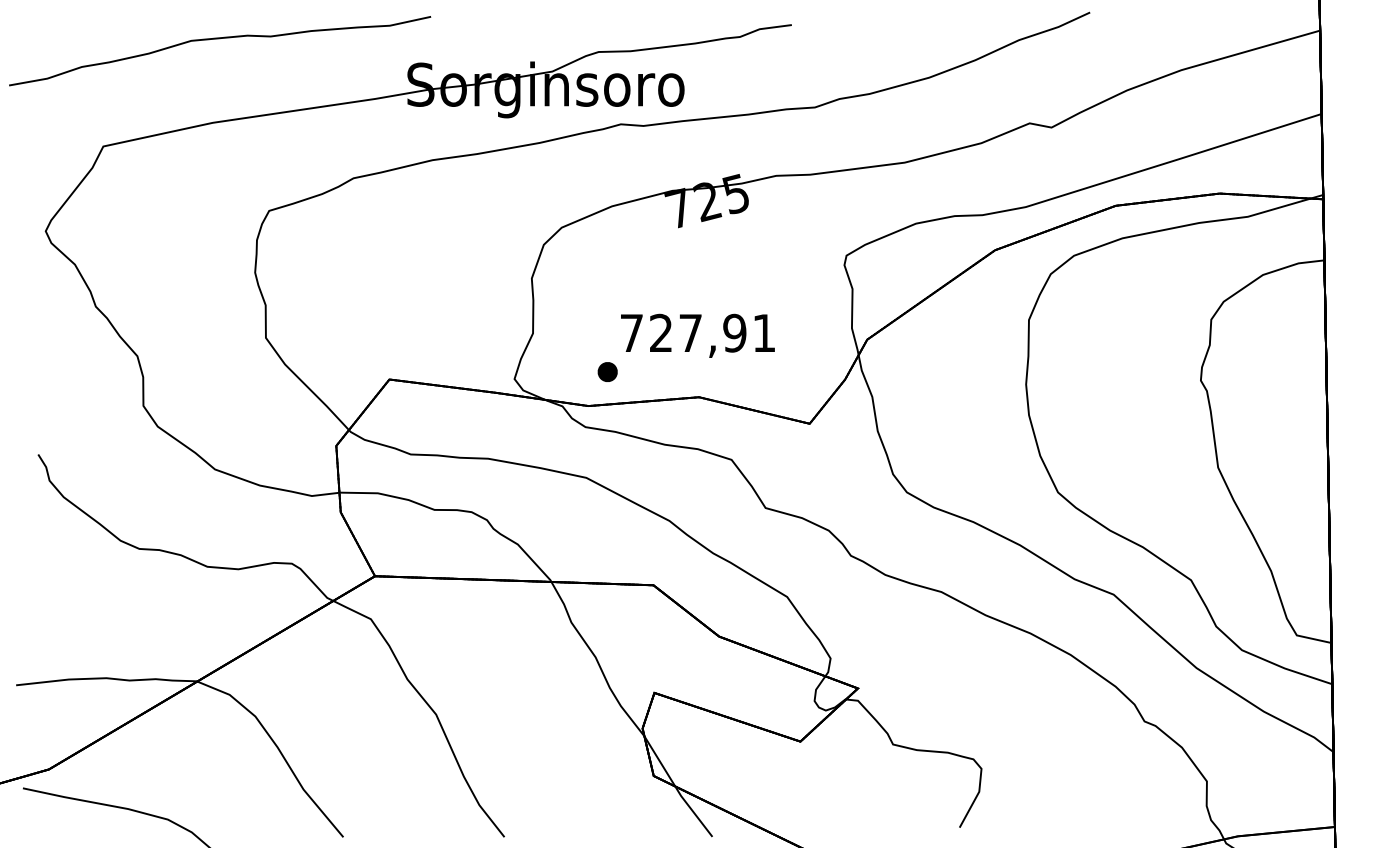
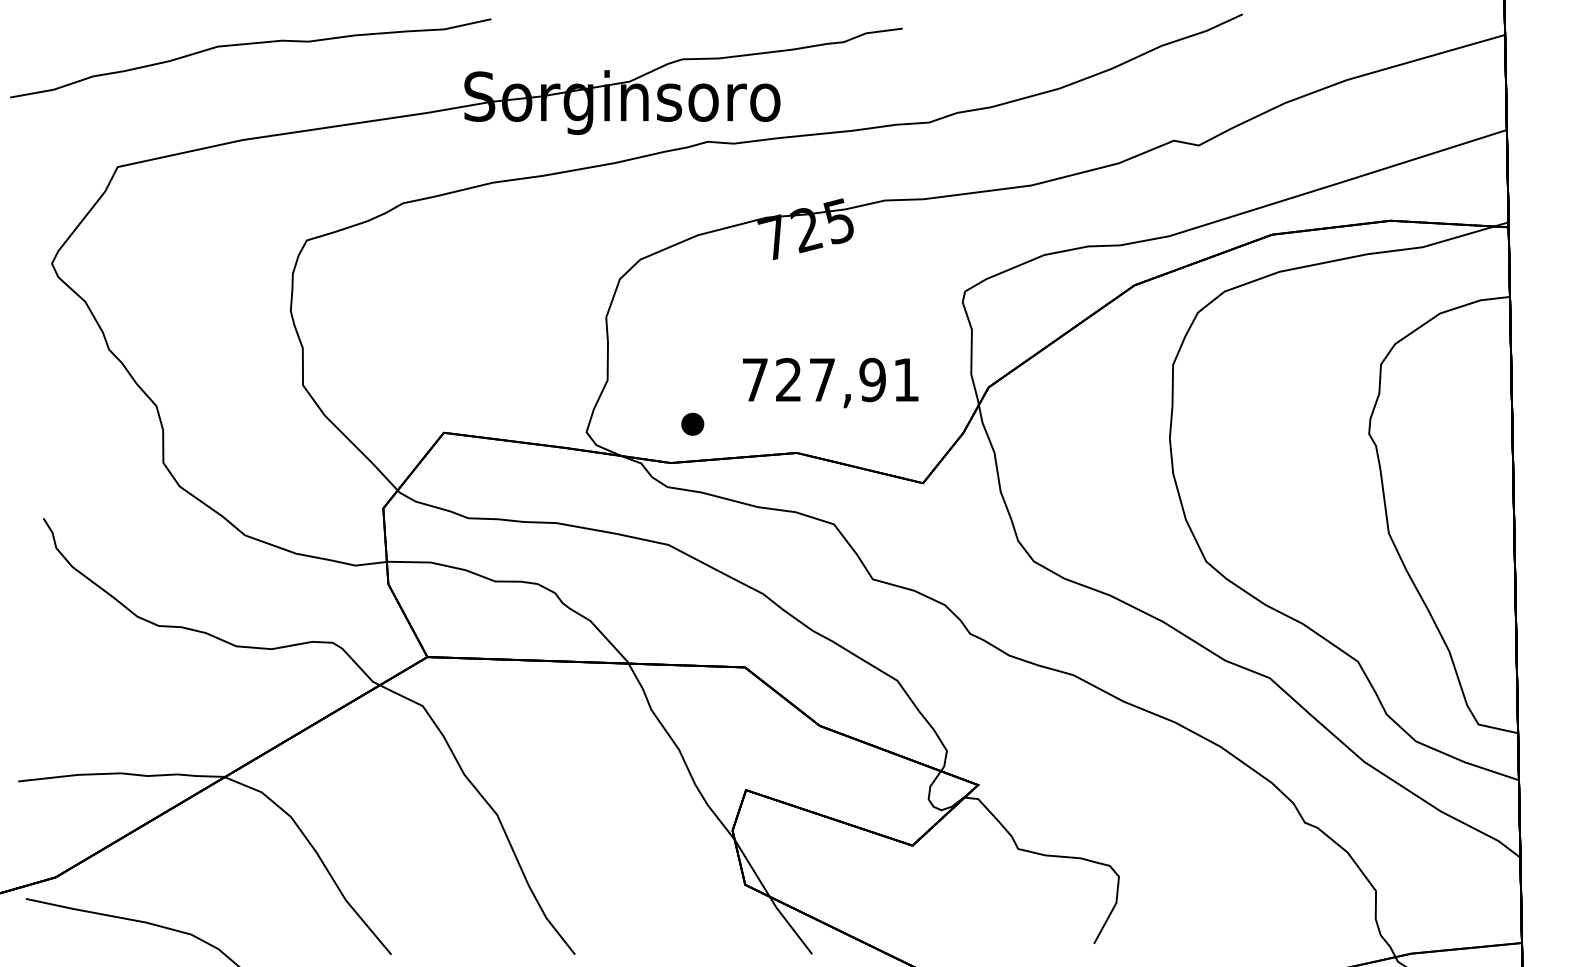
text: (697, 335) -> (830, 382), moved

